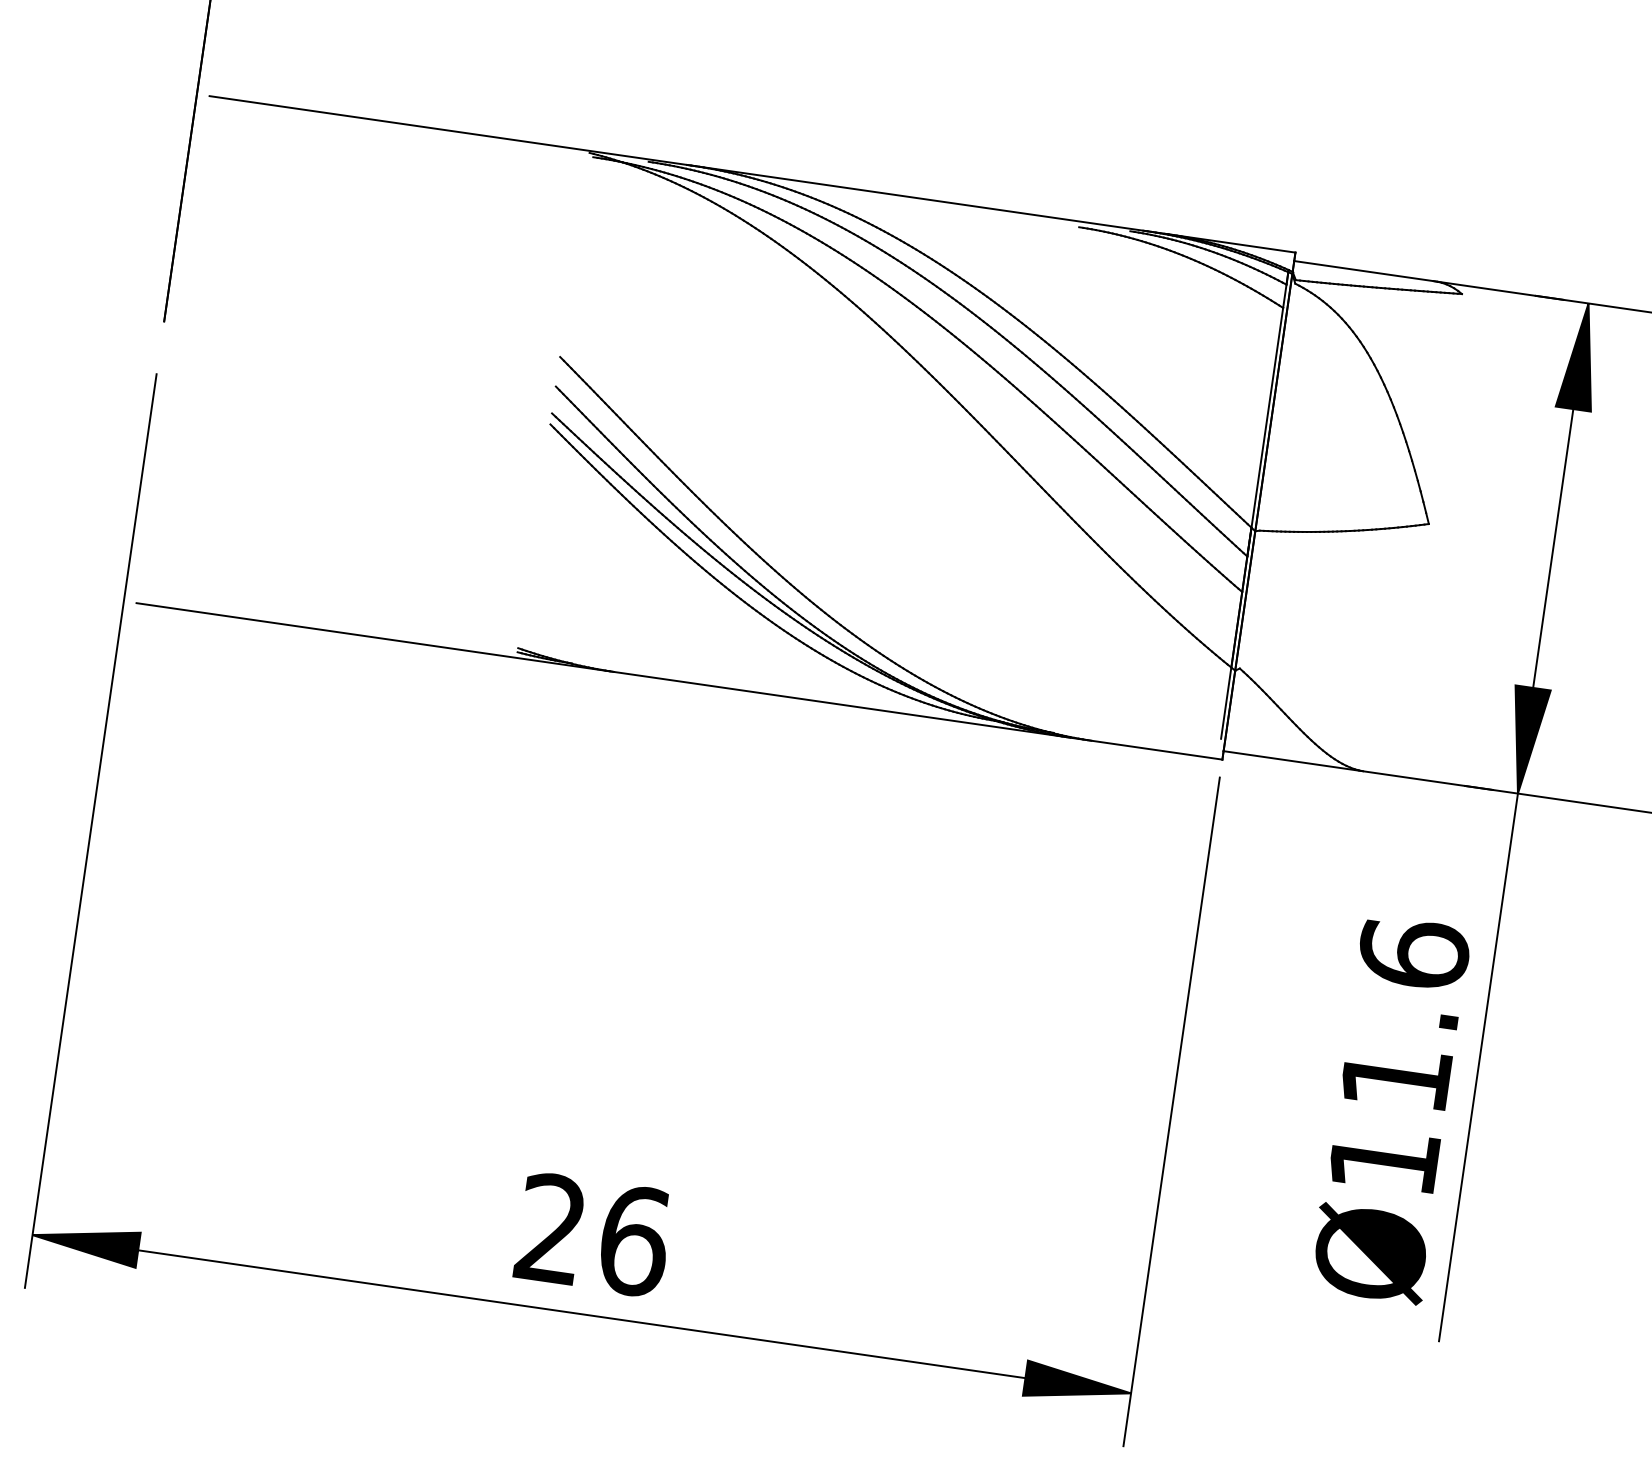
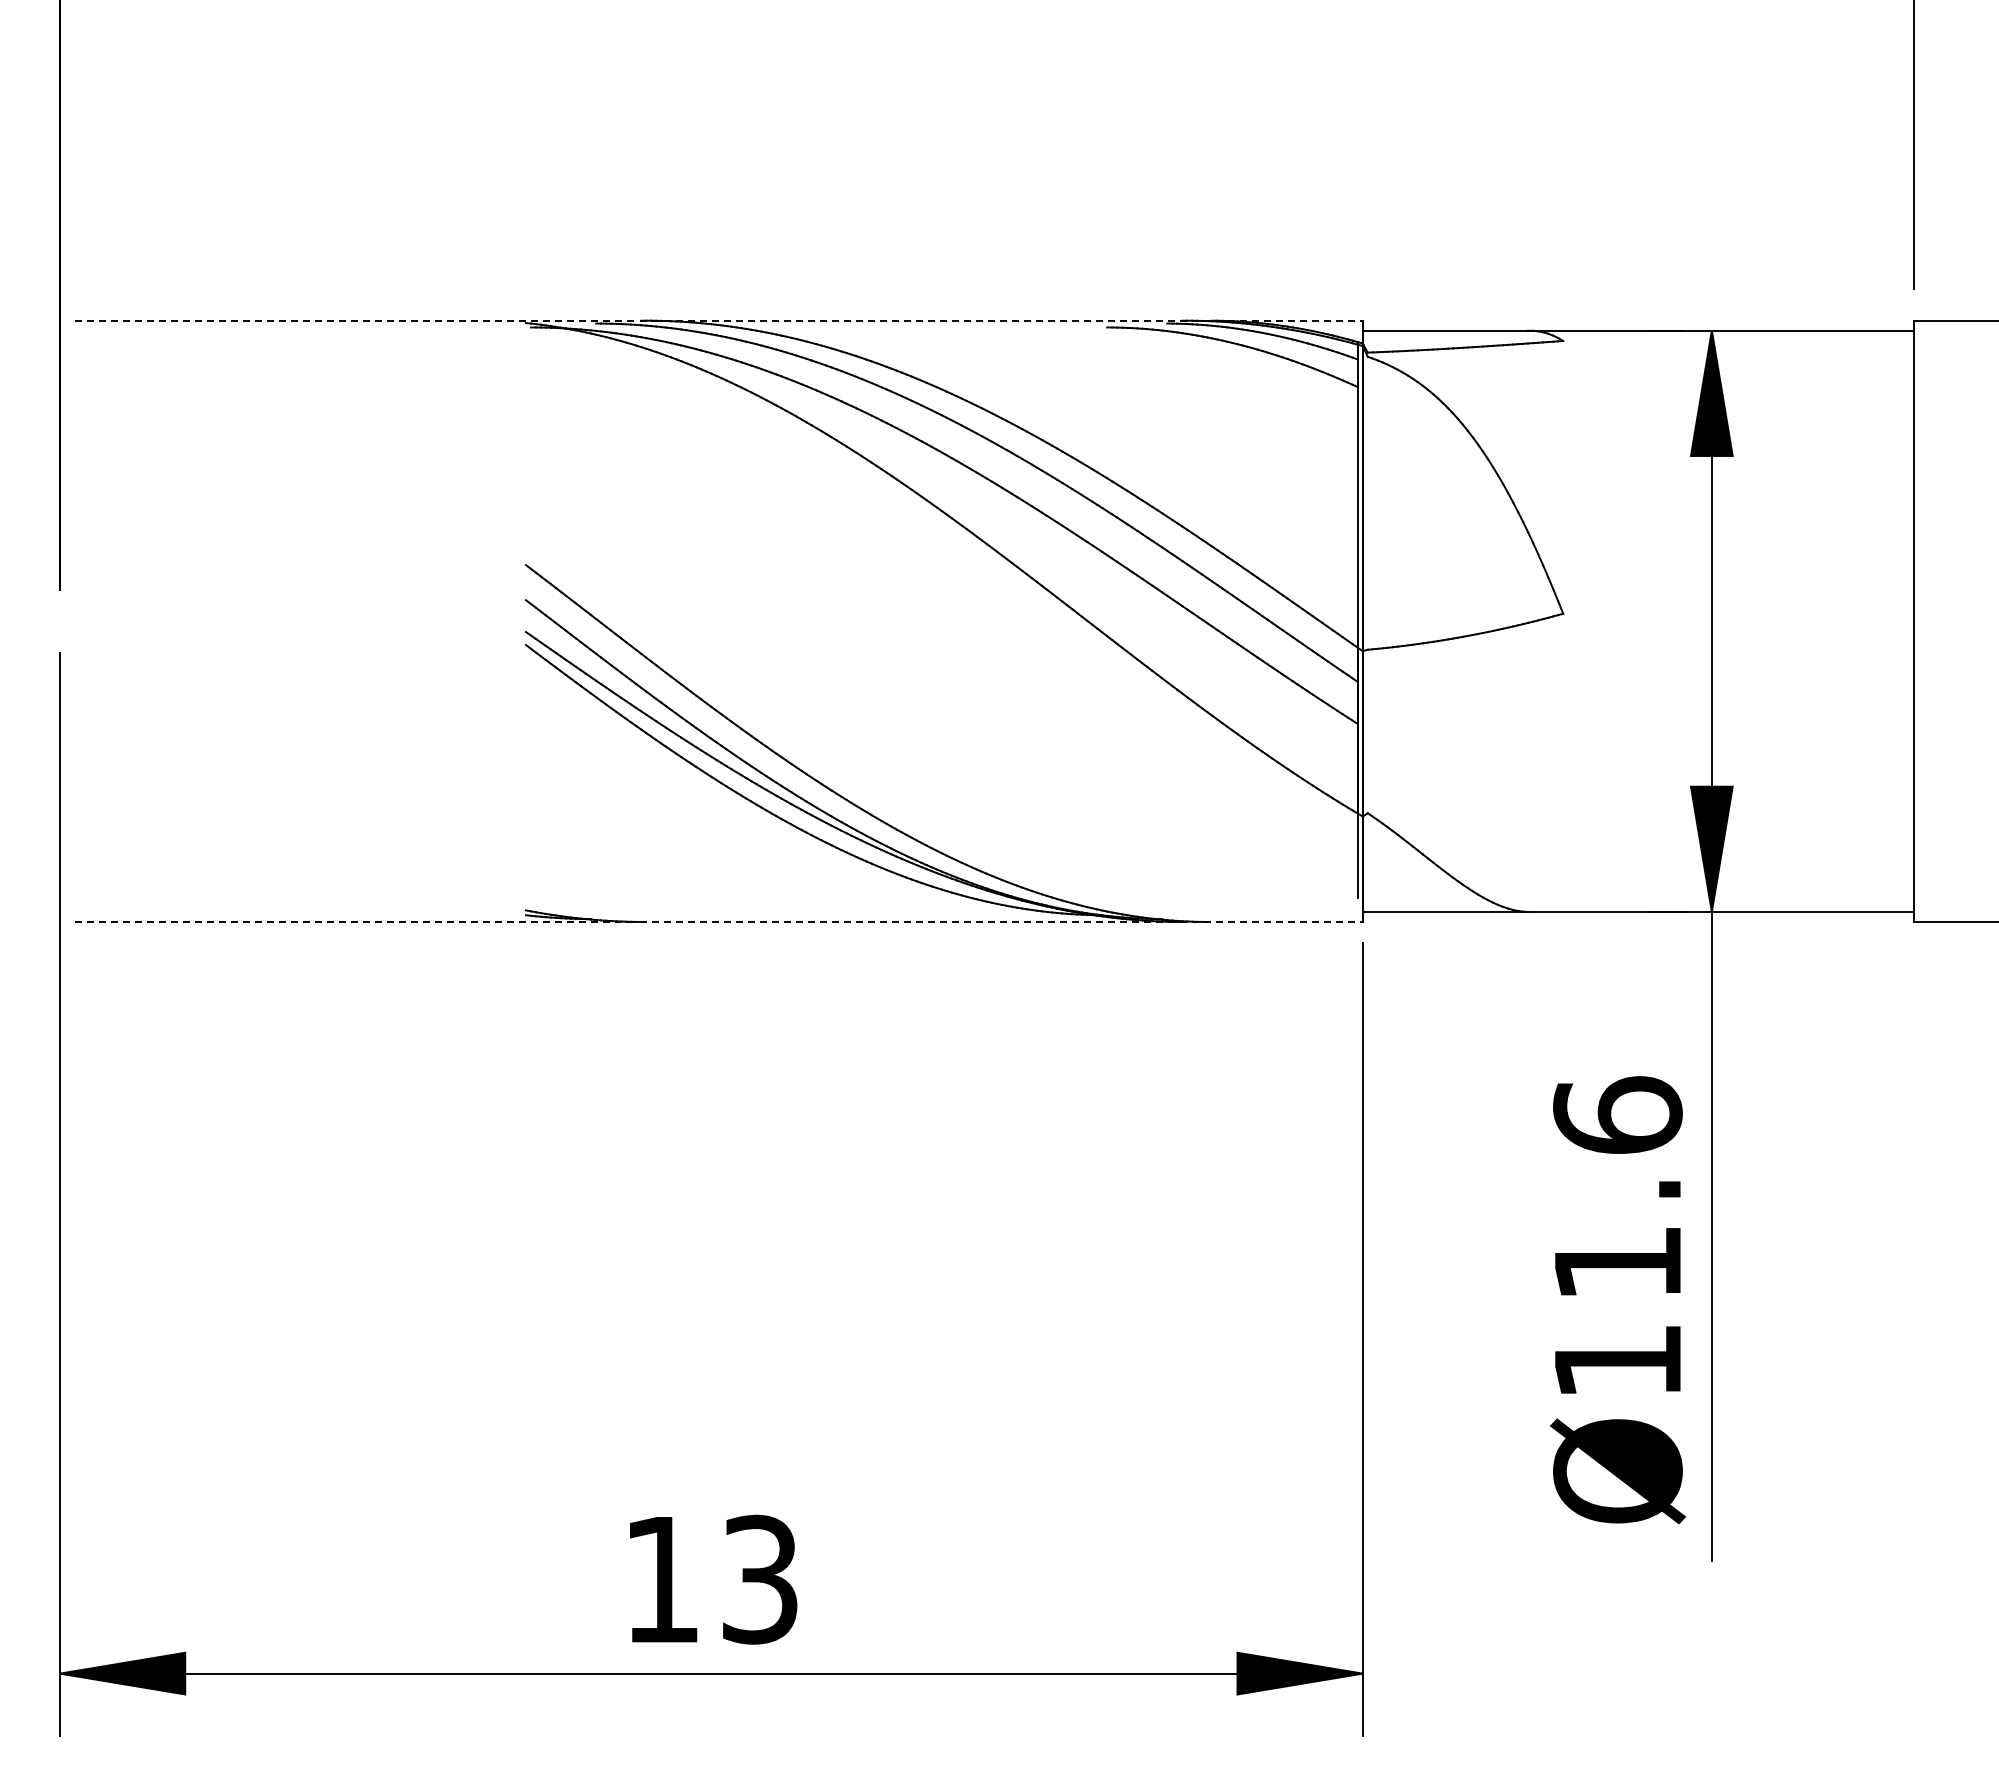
line: (752, 174) -> (718, 320), solid -> dashed
line: (679, 681) -> (718, 922), solid -> dashed
text: (593, 1234) -> (711, 1579), 26 -> 13

